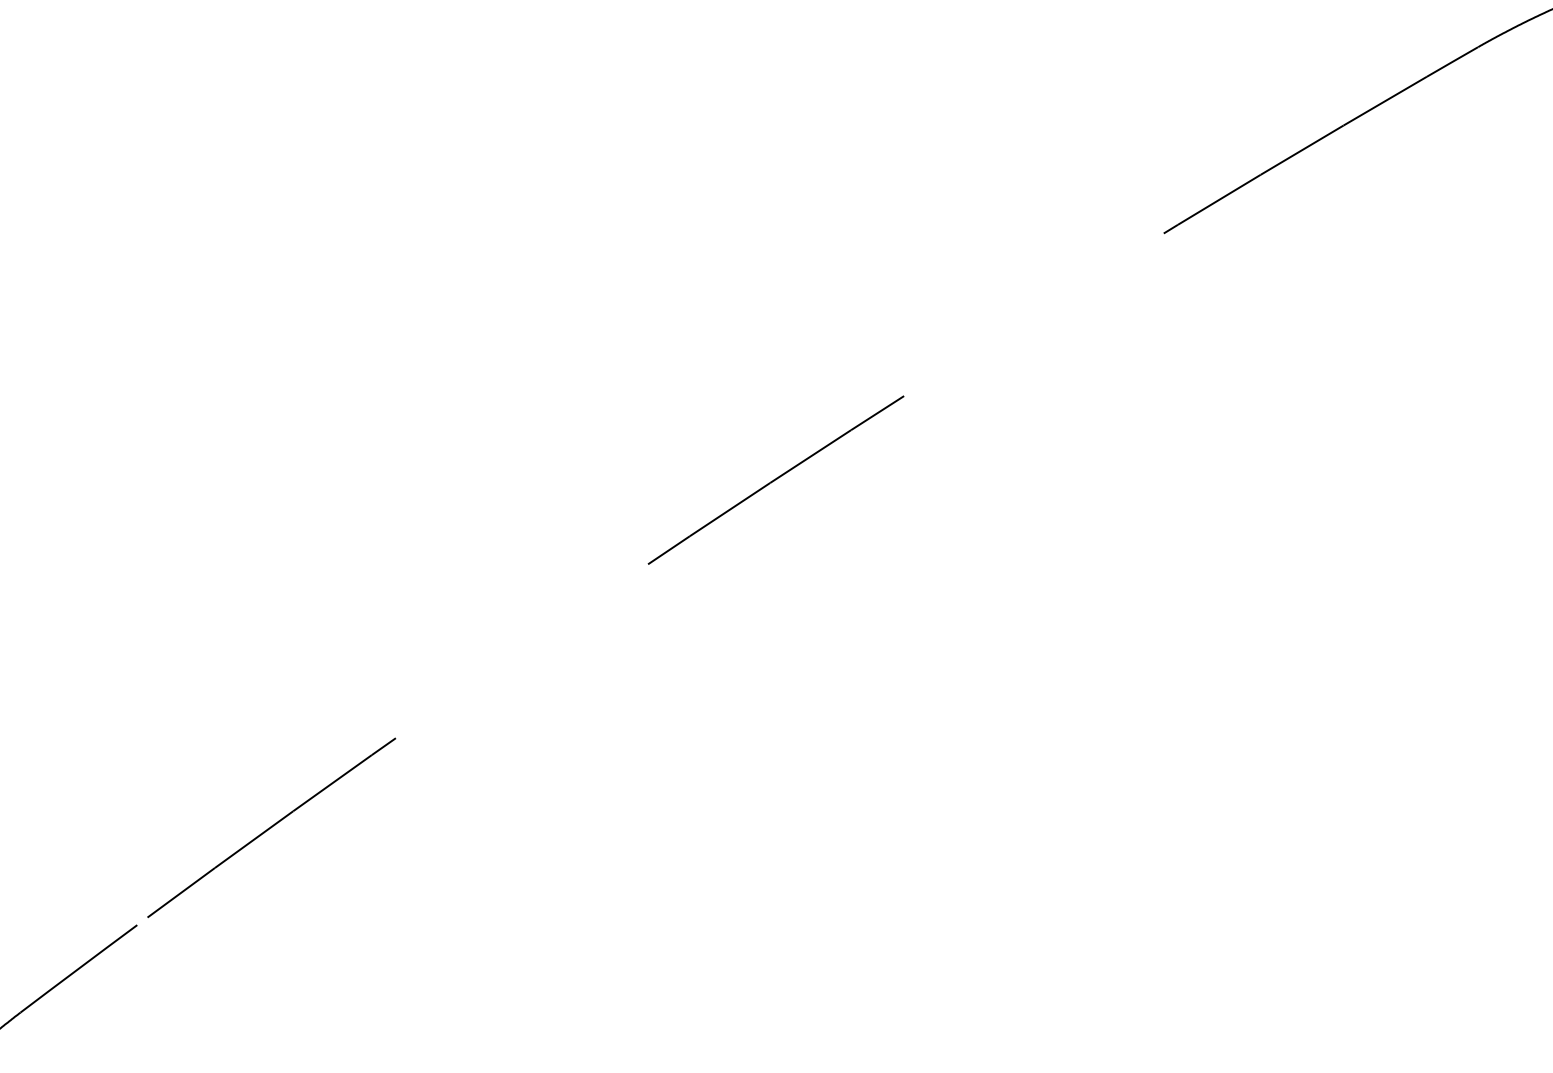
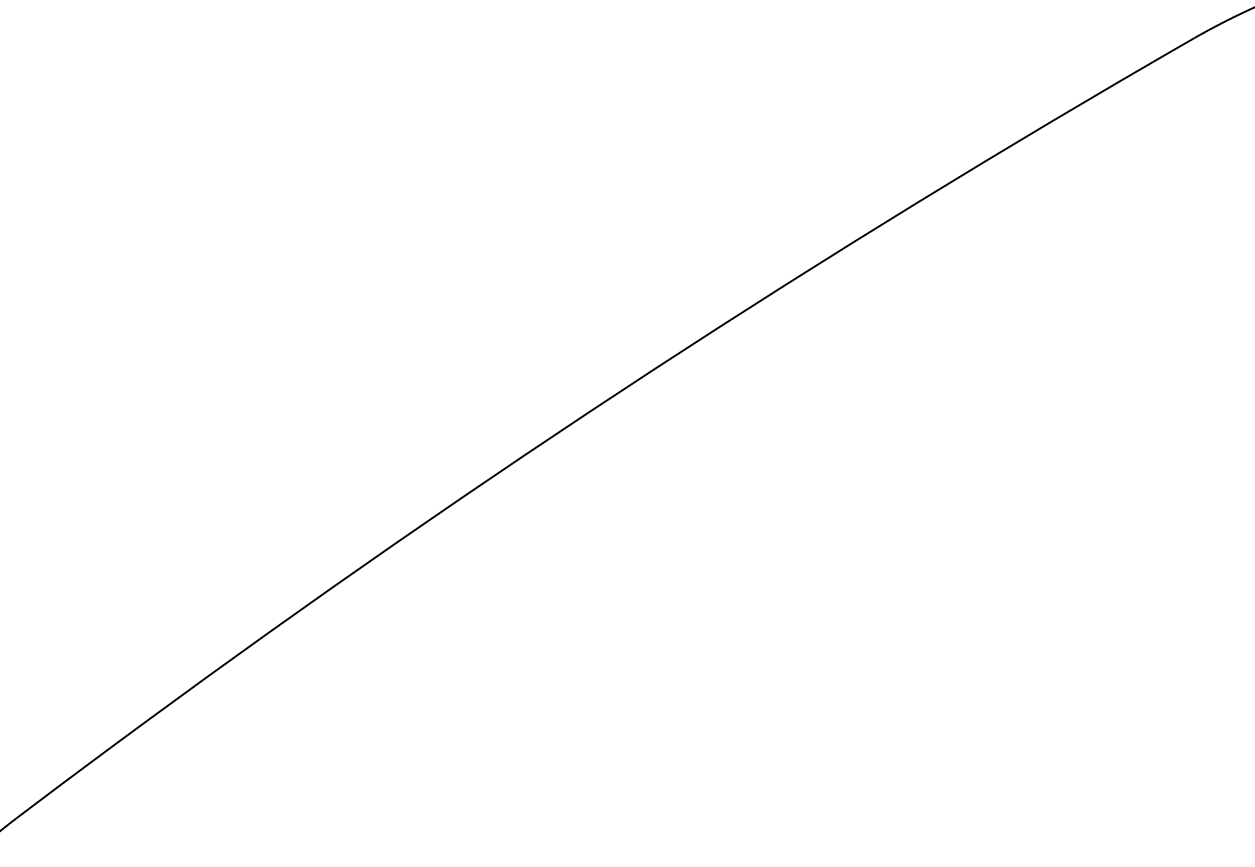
arc: (770, 482) -> (622, 389), dashed -> solid

